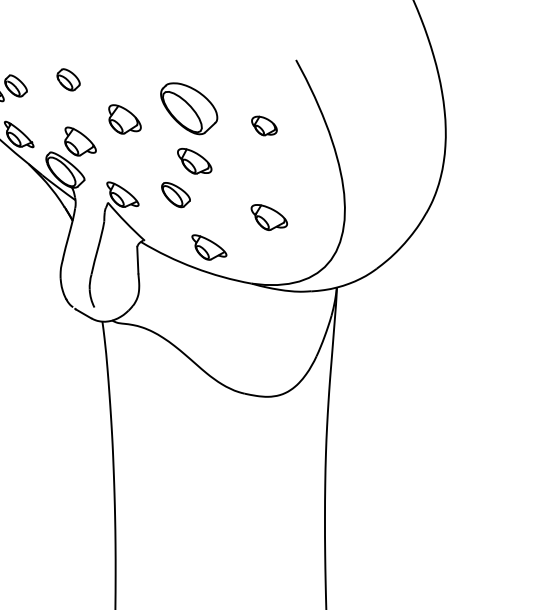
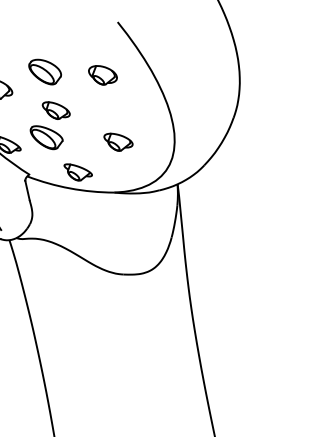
part: (189, 108) -> (45, 71), size x0.71
part: (264, 125) -> (103, 74), size x1.43
part: (175, 194) -> (46, 136), size x1.43

